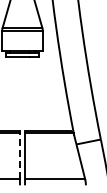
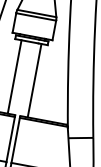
line: (12, 93) -> (14, 76), added
line: (32, 93) -> (34, 80), added
line: (19, 156) -> (10, 139), dashed -> solid

